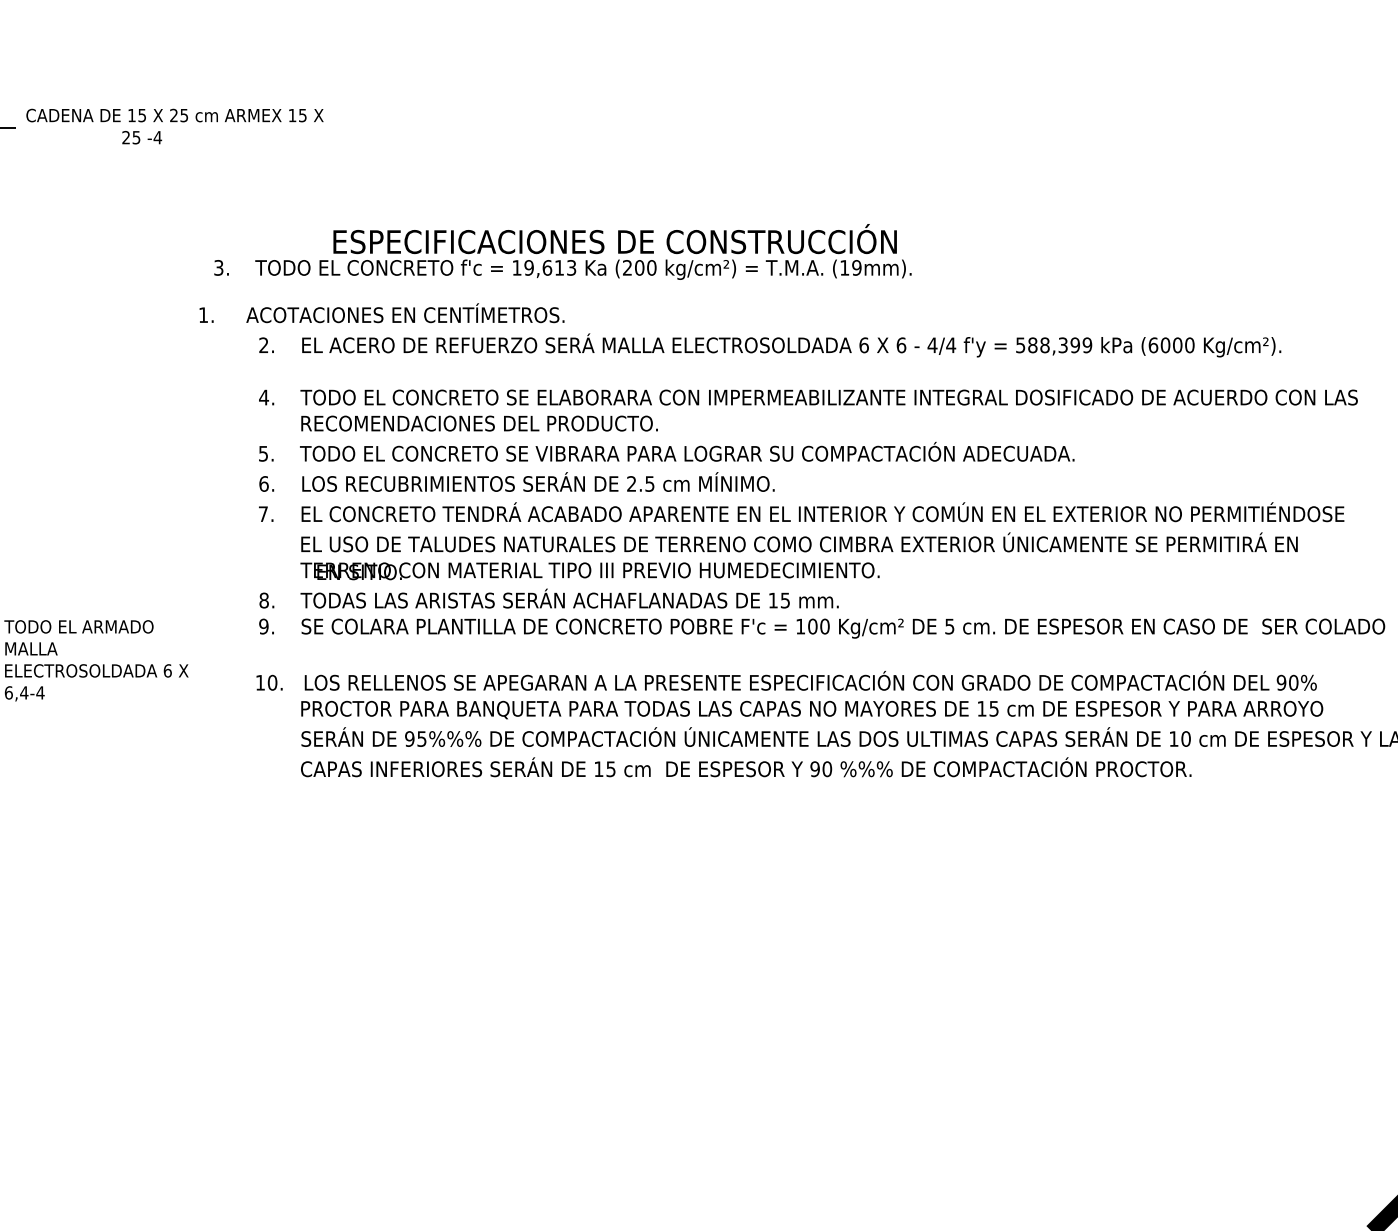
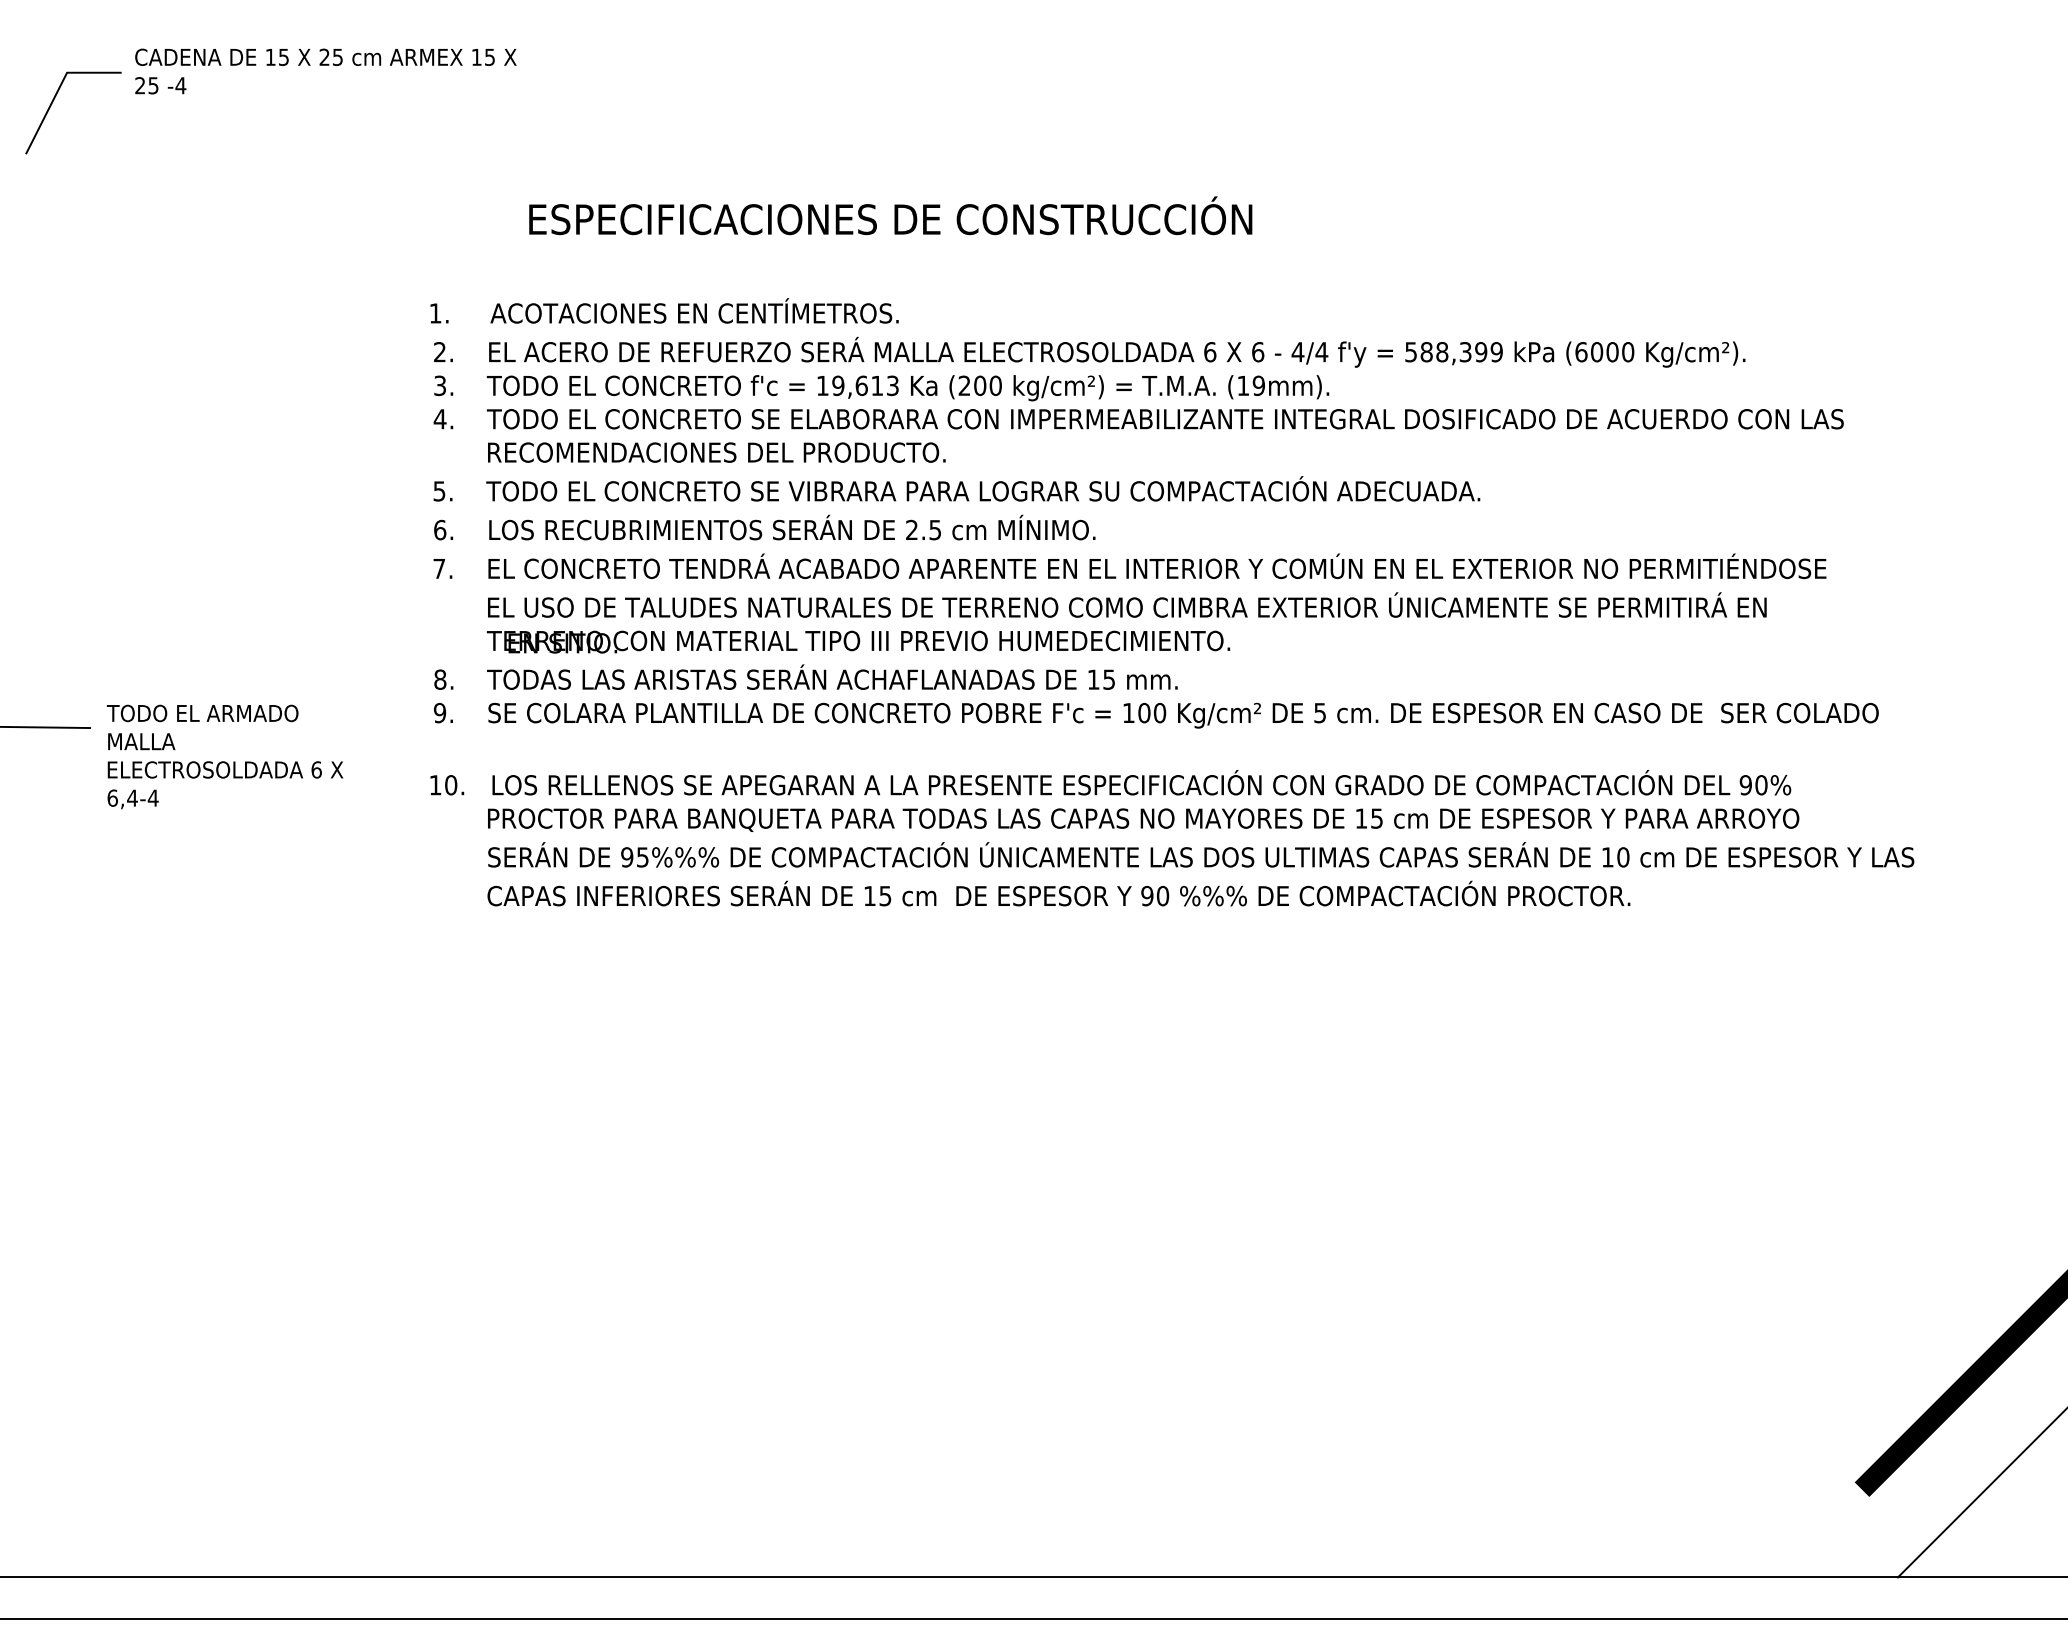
text: (141, 137) -> (160, 85), moved
text: (562, 269) -> (881, 388), moved
text: (381, 312) -> (664, 310), moved

